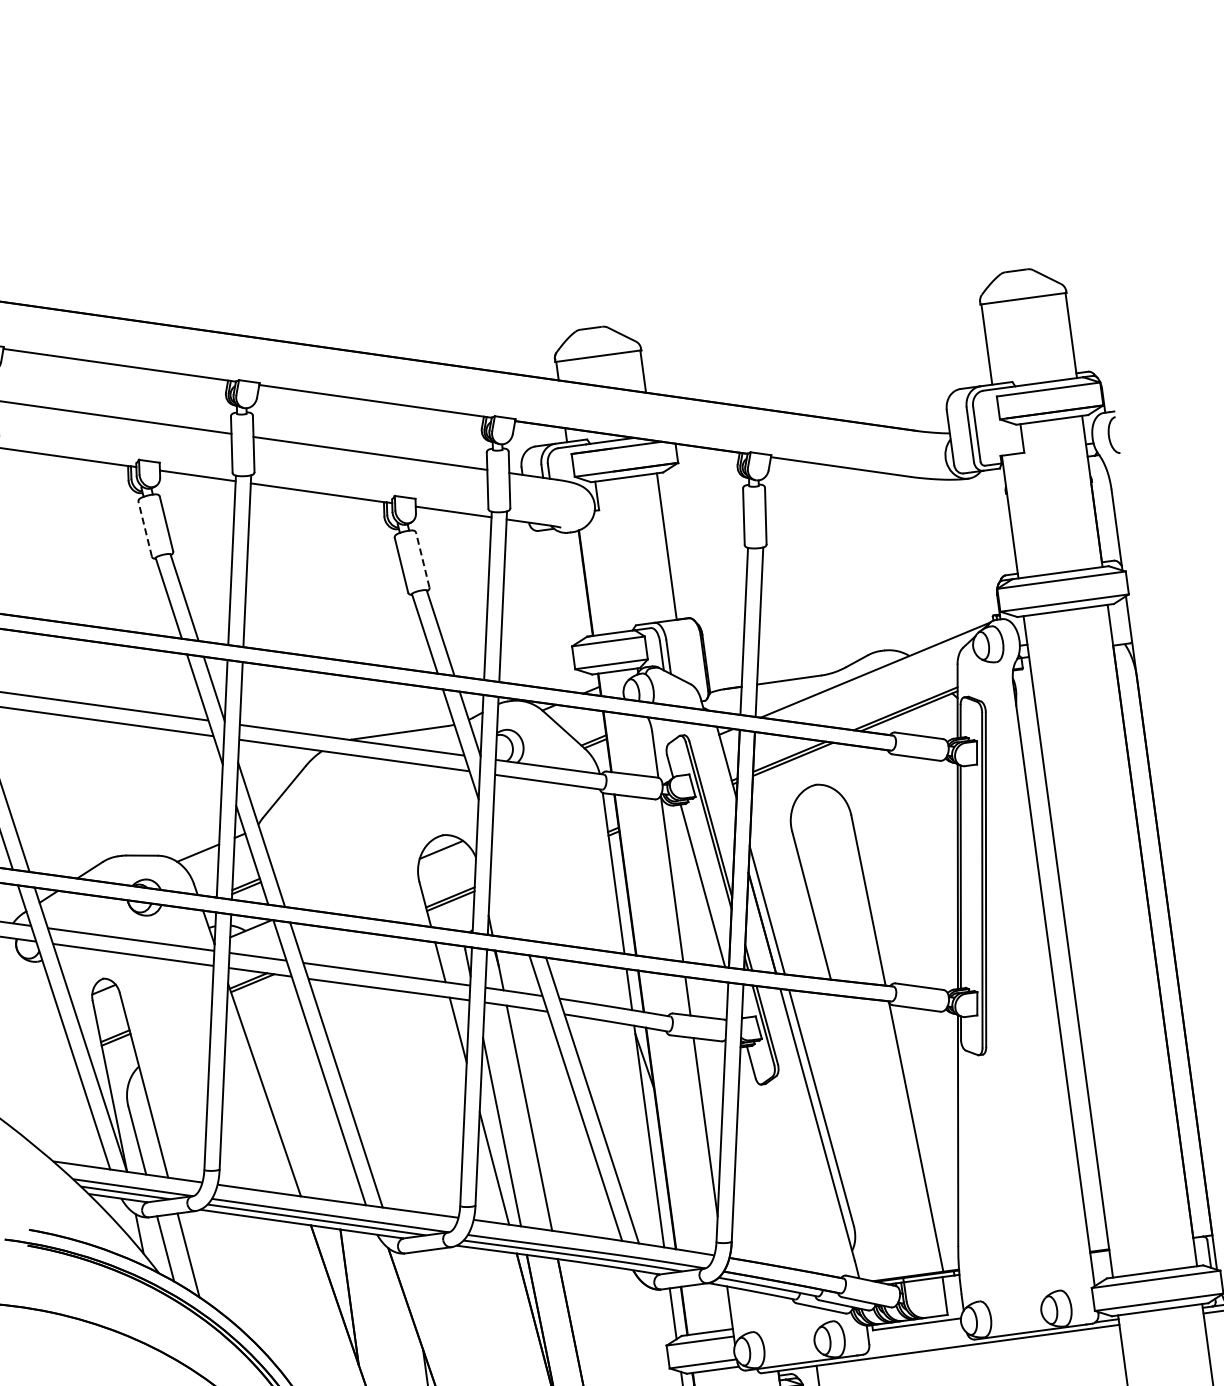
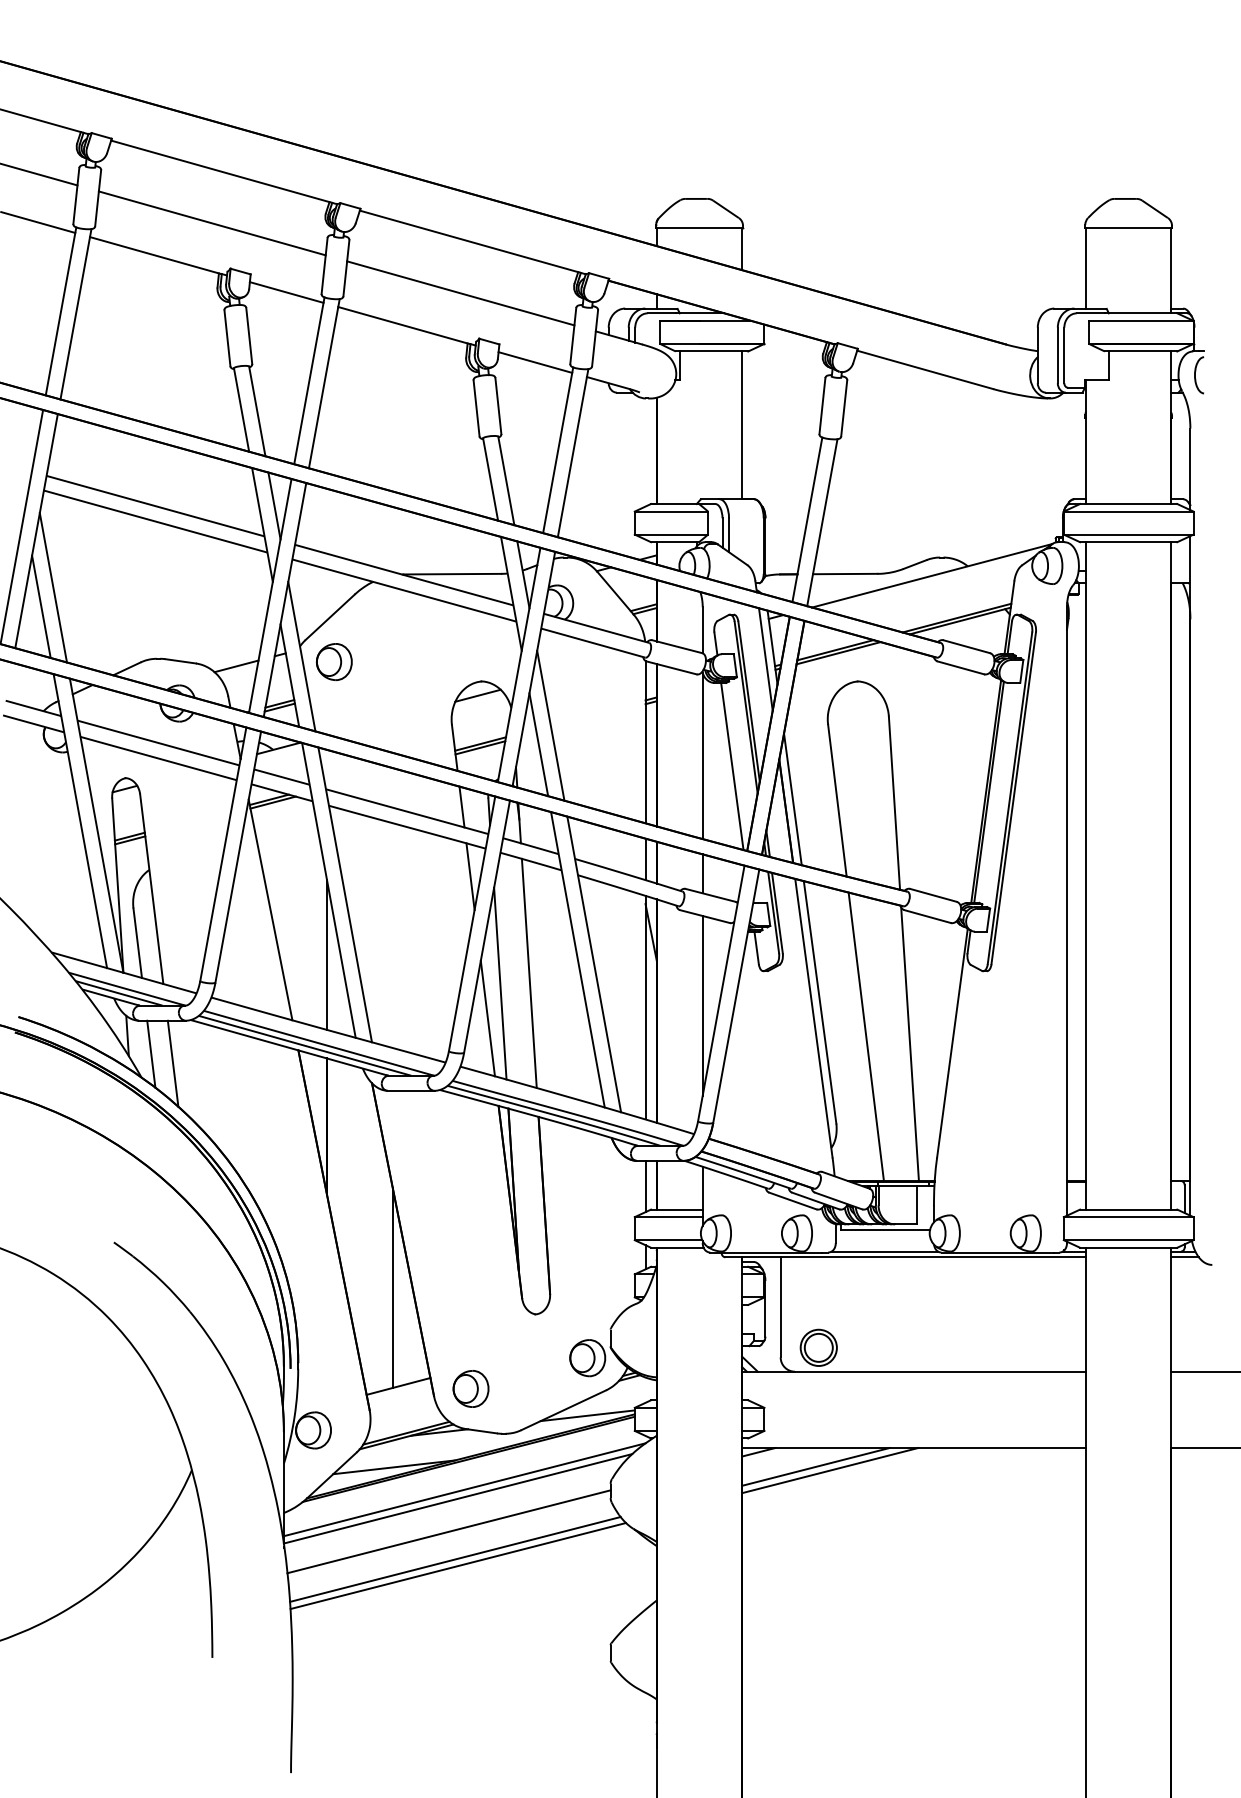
line: (145, 528) -> (227, 337), dashed -> solid
line: (422, 559) -> (498, 405), dashed -> solid
line: (721, 775) -> (765, 659), added
part: (294, 835) -> (334, 661), added
line: (517, 869) -> (550, 725), added
line: (507, 890) -> (538, 744), added
line: (326, 1126) -> (327, 954), added
line: (871, 1135) -> (865, 1036), added
line: (918, 1346) -> (884, 1251), added

